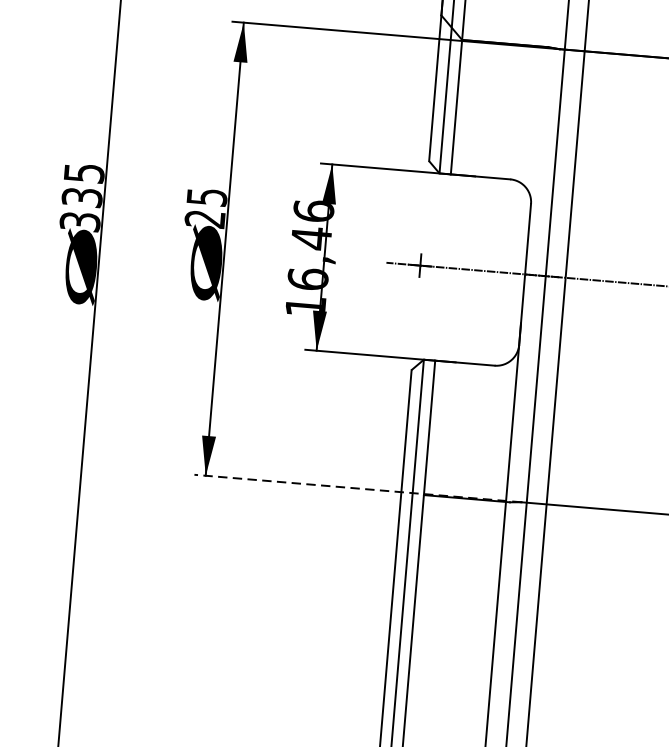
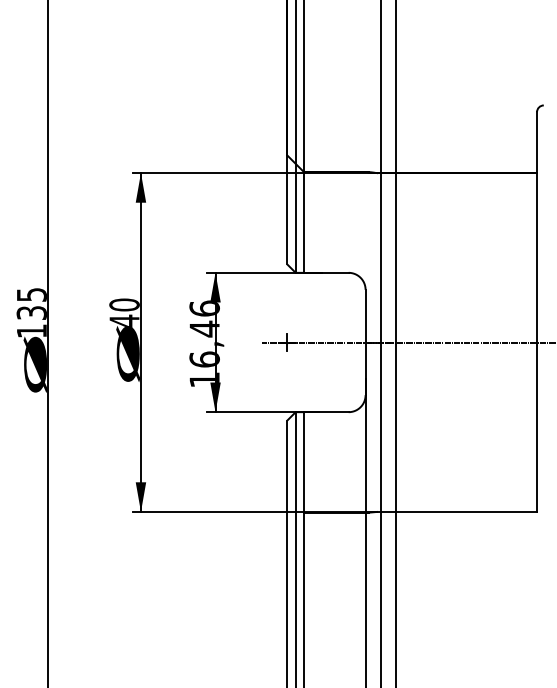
text: (206, 207) -> (124, 312), 25 -> 40
text: (79, 222) -> (31, 331), 335 -> 135
line: (357, 487) -> (254, 511), dashed -> solid

